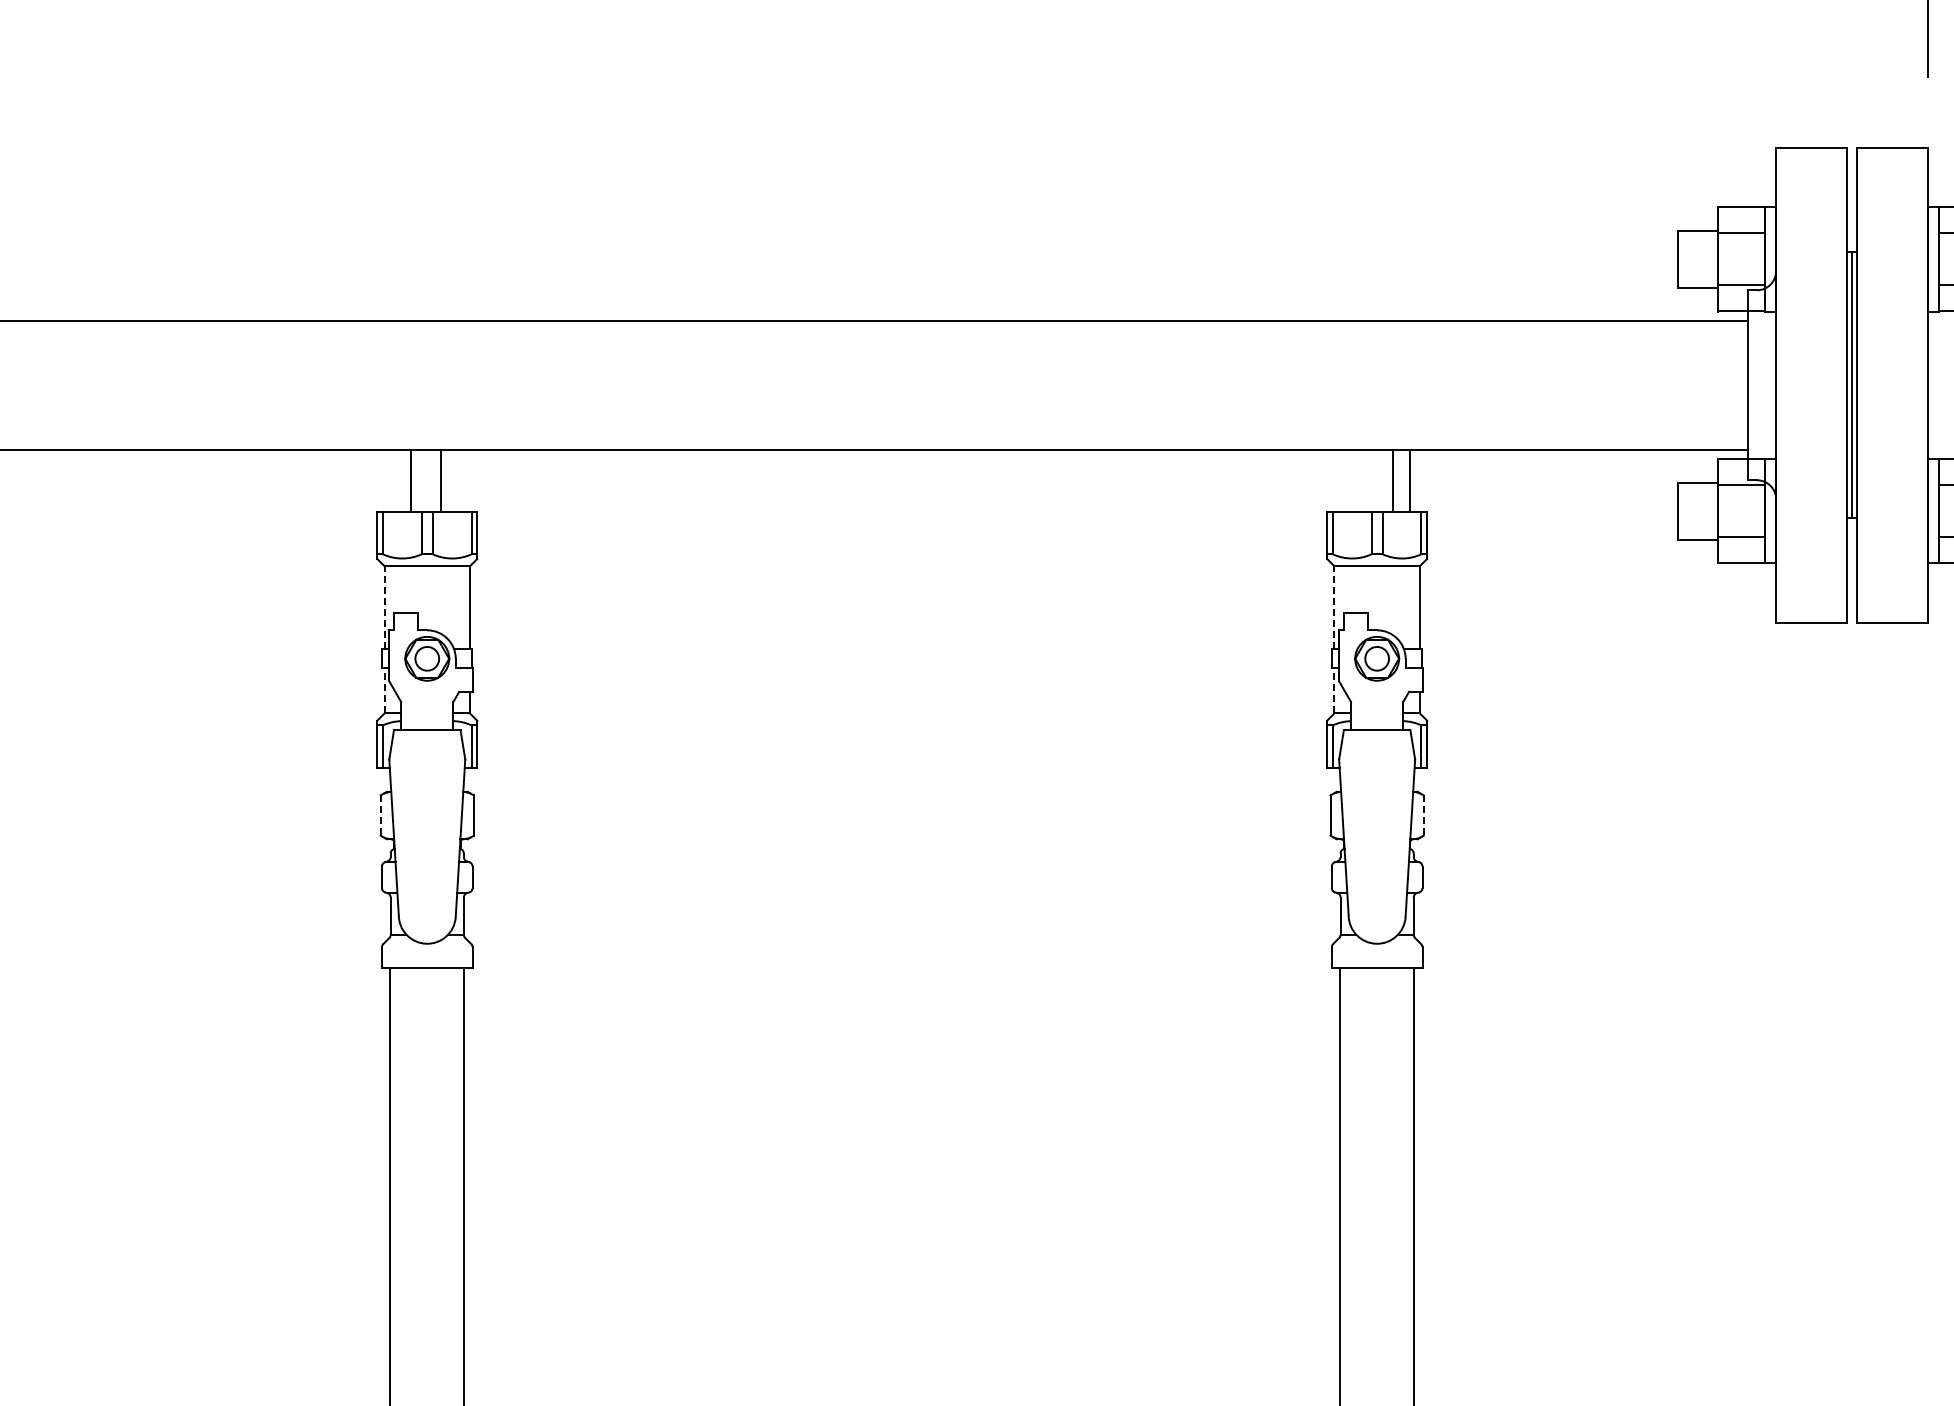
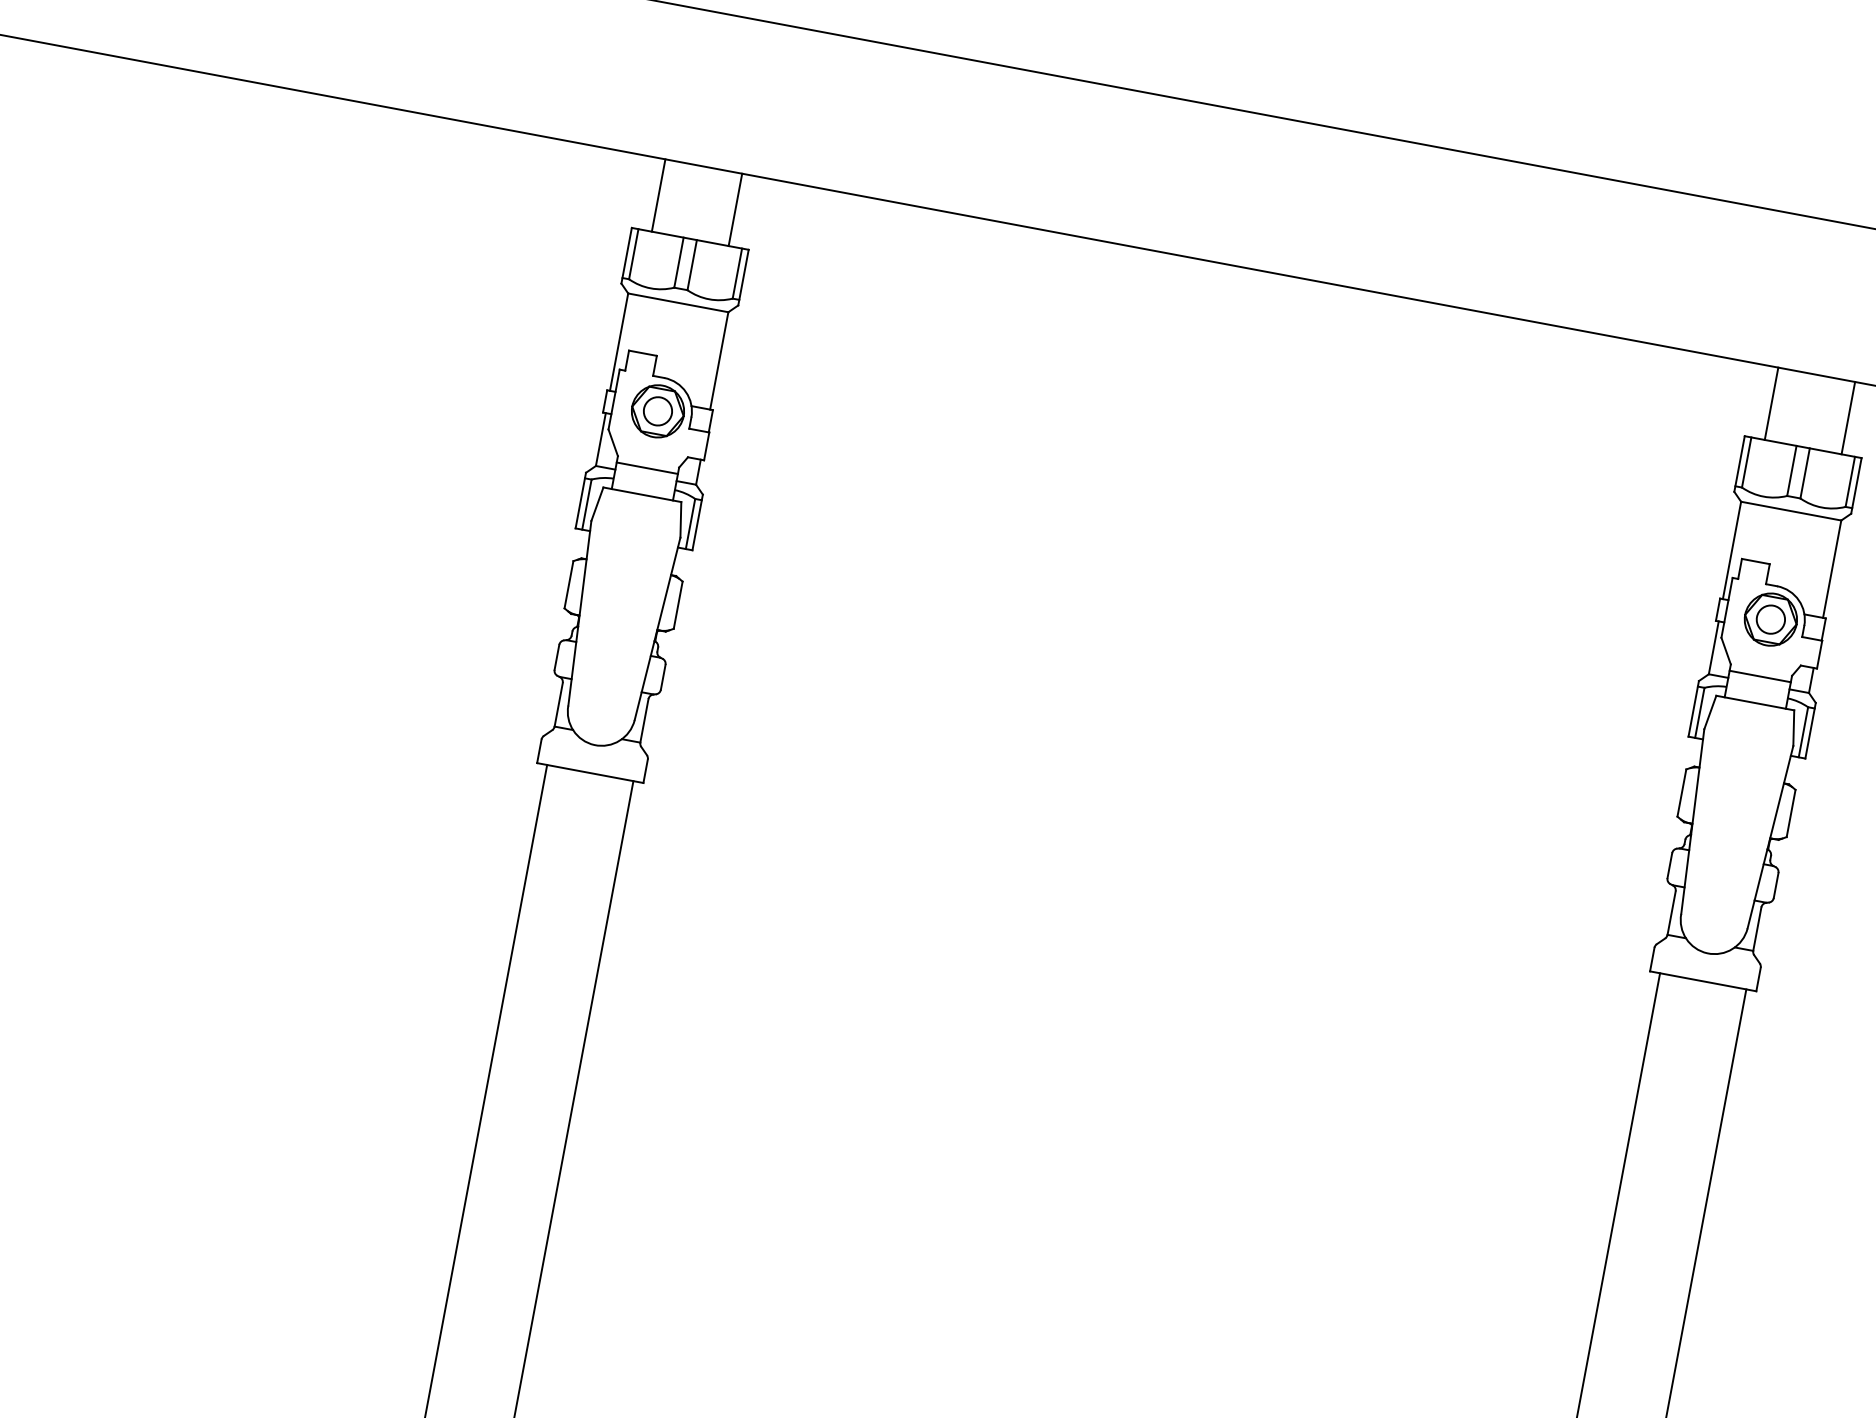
line: (411, 480) -> (736, 209), moved
line: (440, 480) -> (658, 195), moved
line: (1393, 480) -> (1771, 403), moved
line: (384, 607) -> (619, 341), dashed -> solid
line: (1334, 607) -> (1732, 550), dashed -> solid
line: (384, 690) -> (600, 439), dashed -> solid
line: (1334, 690) -> (1713, 647), dashed -> solid
line: (427, 707) -> (647, 468), added
line: (1377, 707) -> (1760, 676), added
line: (380, 816) -> (568, 585), dashed -> solid
line: (1423, 816) -> (1790, 814), dashed -> solid

